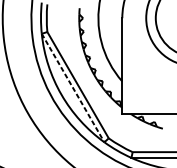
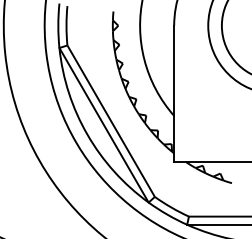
line: (73, 88) -> (104, 125), dashed -> solid

